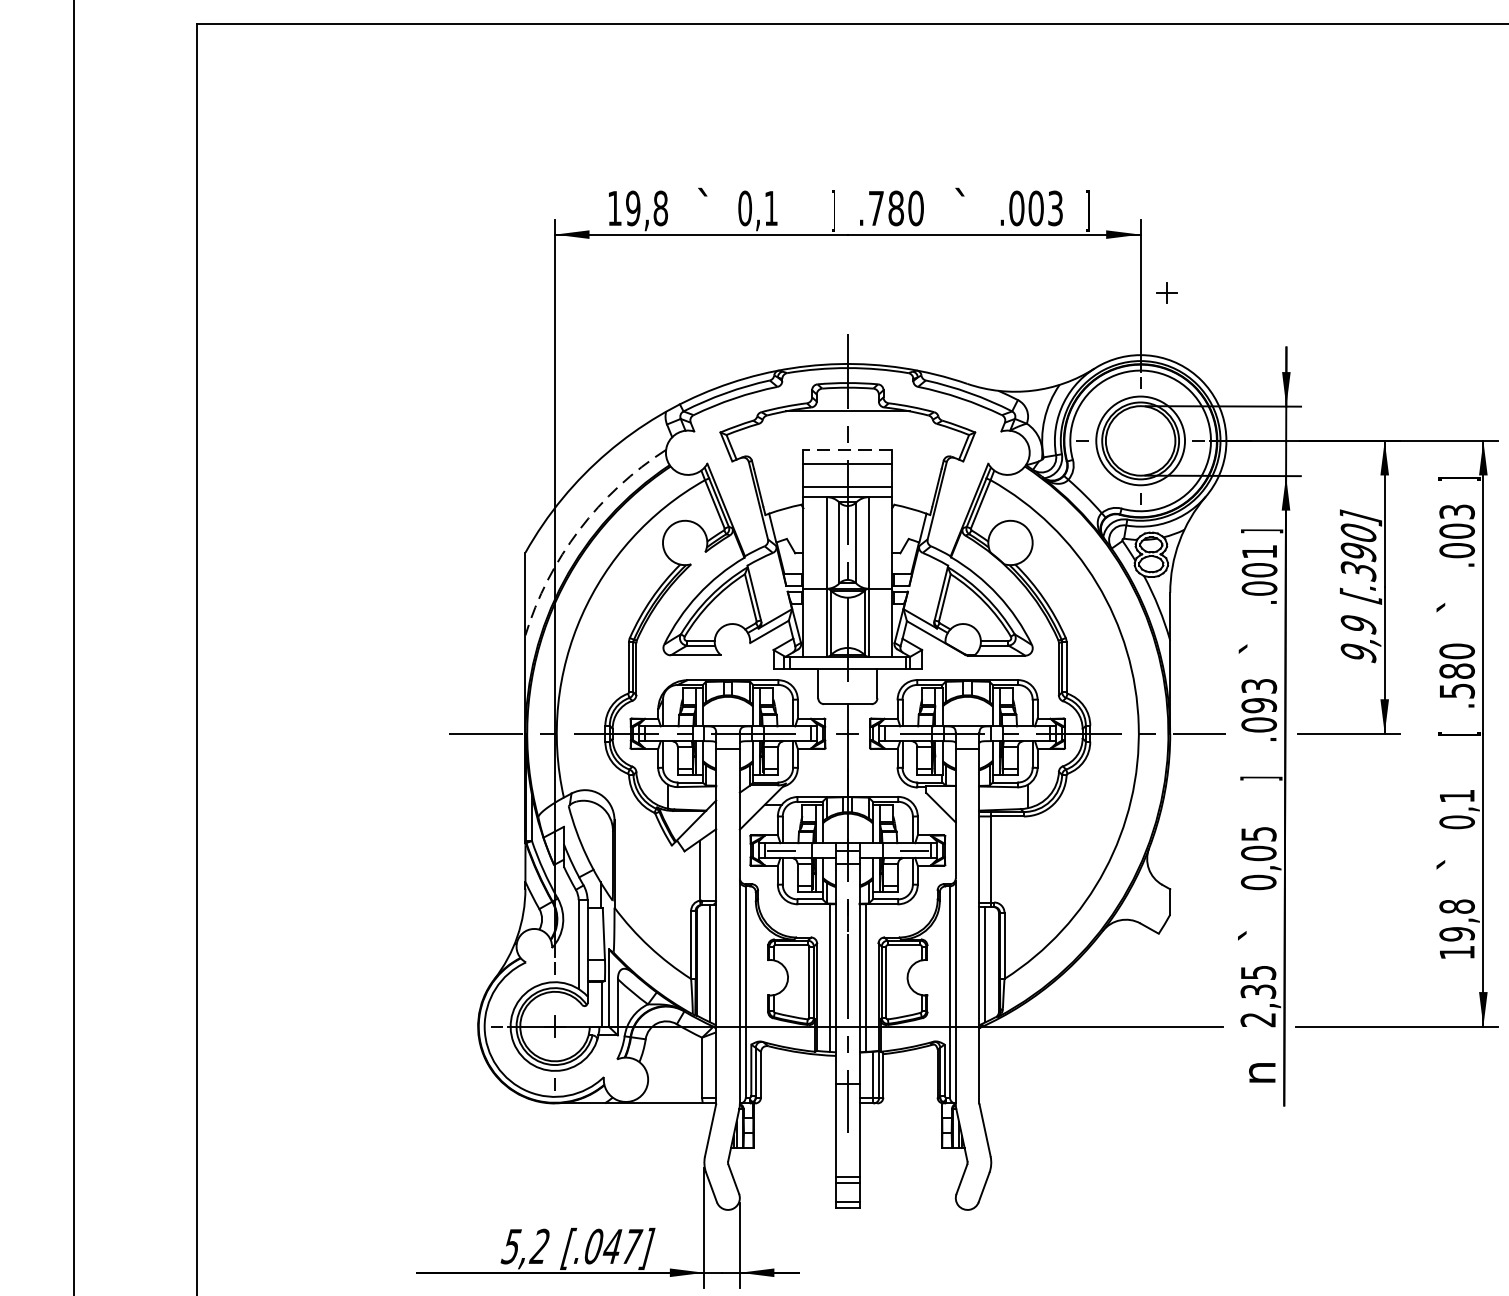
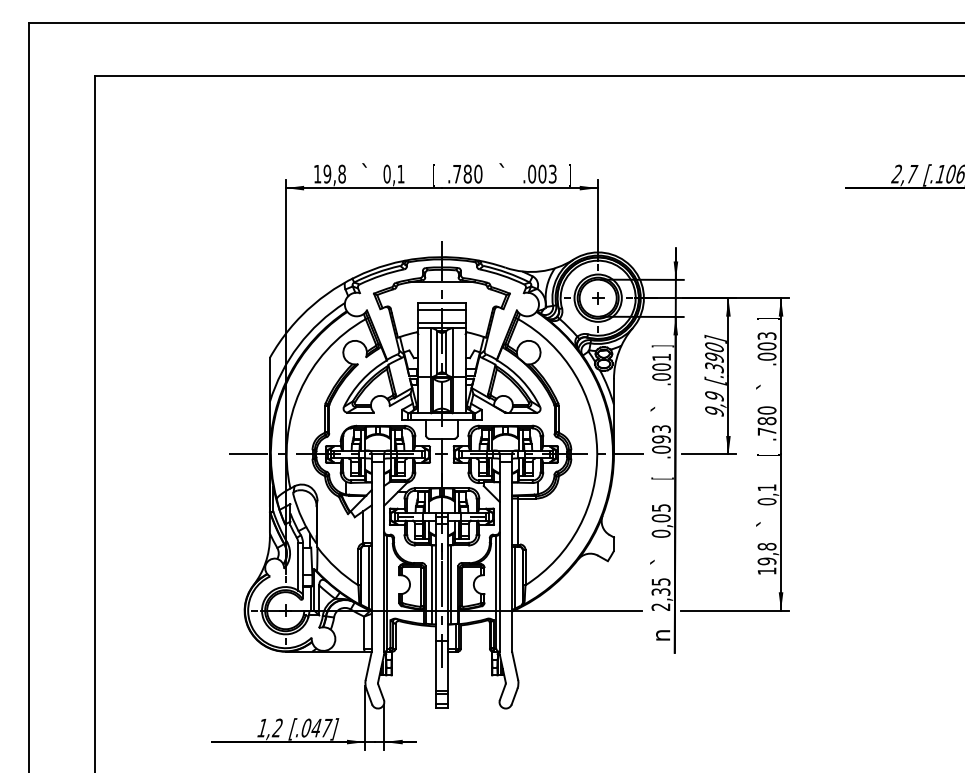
text: (832, 210) -> (433, 175), ] -> [
part: (1167, 293) -> (598, 298), moved
line: (847, 448) -> (441, 302), dashed -> solid
arc: (579, 529) -> (298, 345), dashed -> solid
text: (1457, 690) -> (767, 431), .580 -> .780
text: (1261, 778) -> (662, 478), ] -> [
text: (509, 1245) -> (261, 727), 5,2 -> 1,2

